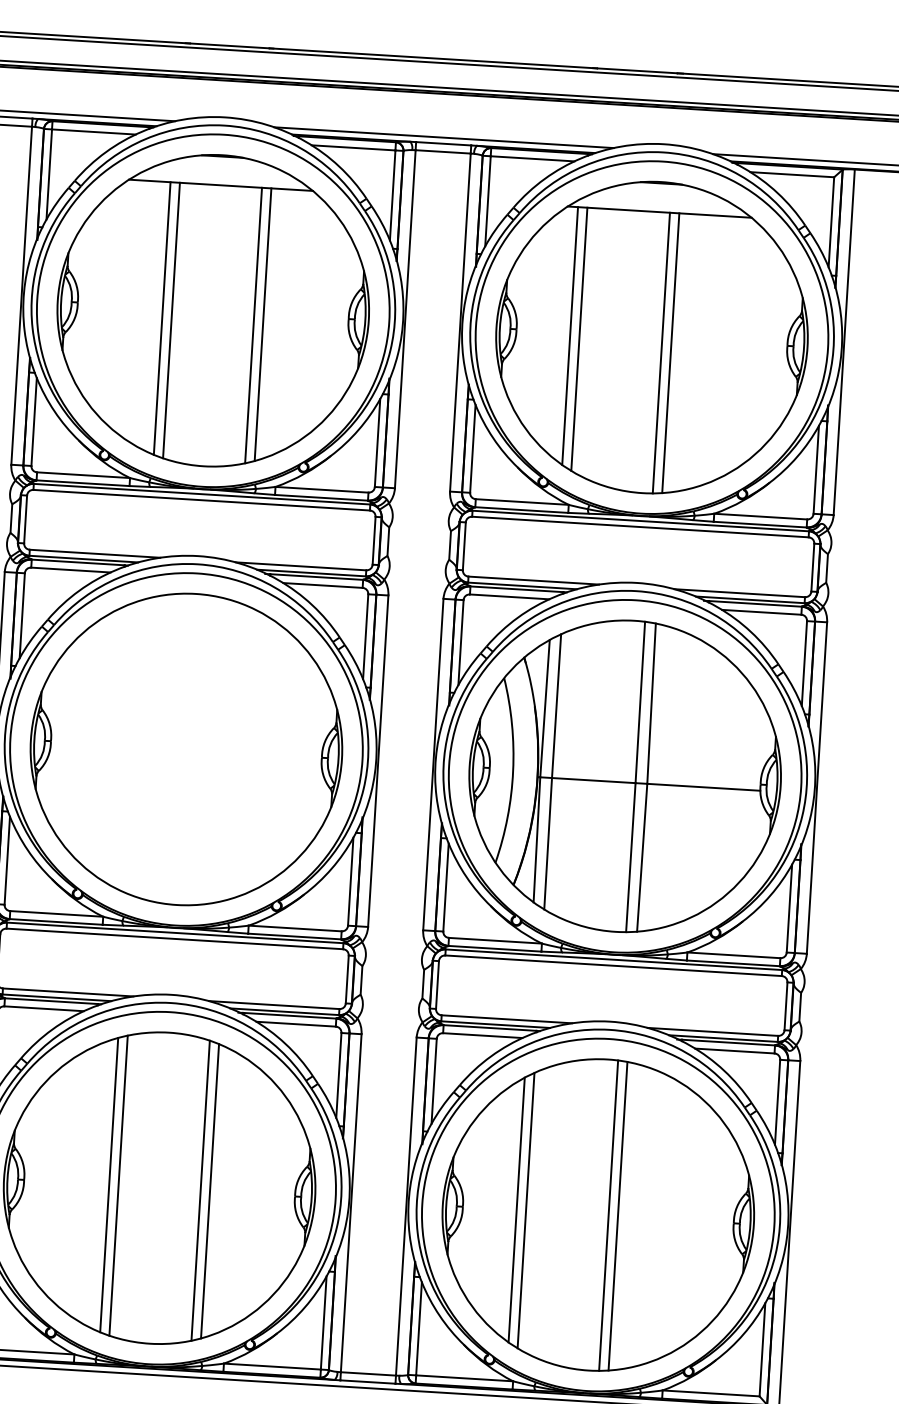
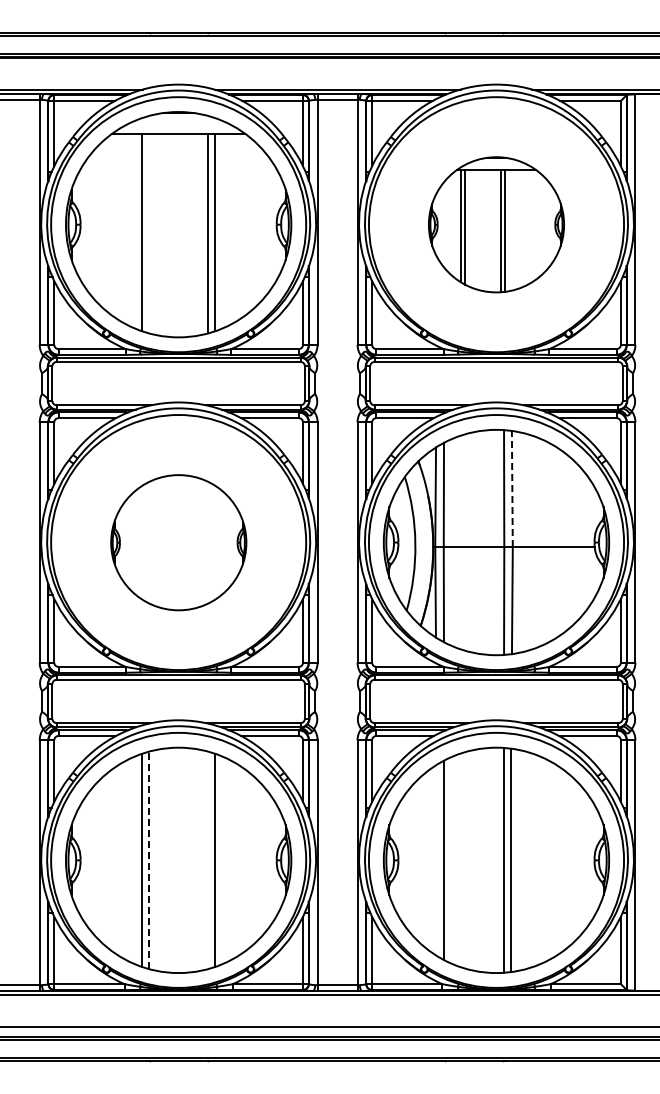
line: (170, 320) -> (148, 233), removed
part: (652, 337) -> (496, 224), size x0.6
line: (651, 703) -> (512, 488), solid -> dashed
part: (186, 749) -> (178, 542), size x0.6
line: (117, 1185) -> (148, 860), solid -> dashed
line: (200, 1190) -> (208, 860), removed
line: (516, 1210) -> (437, 860), removed

